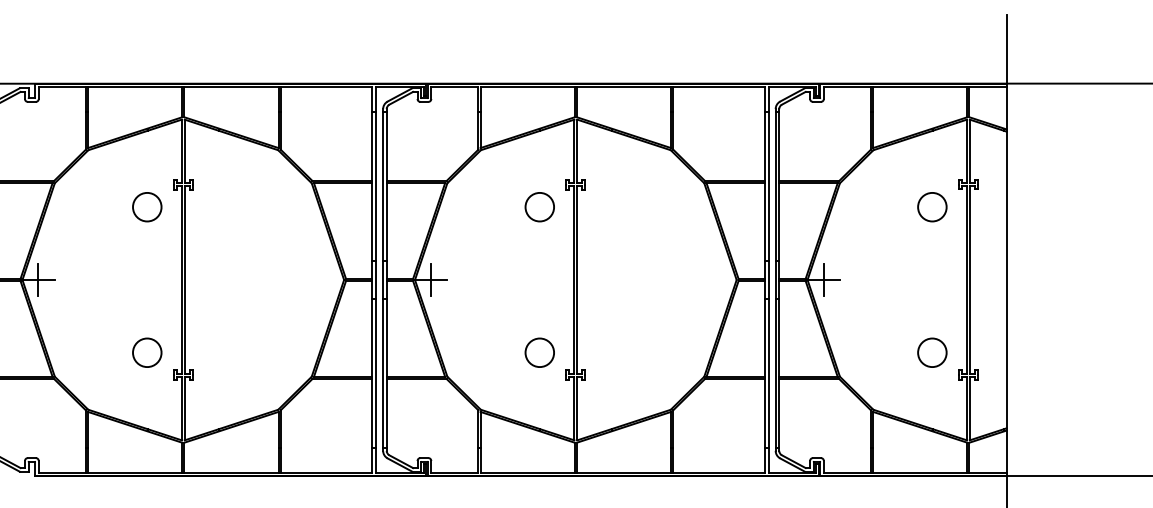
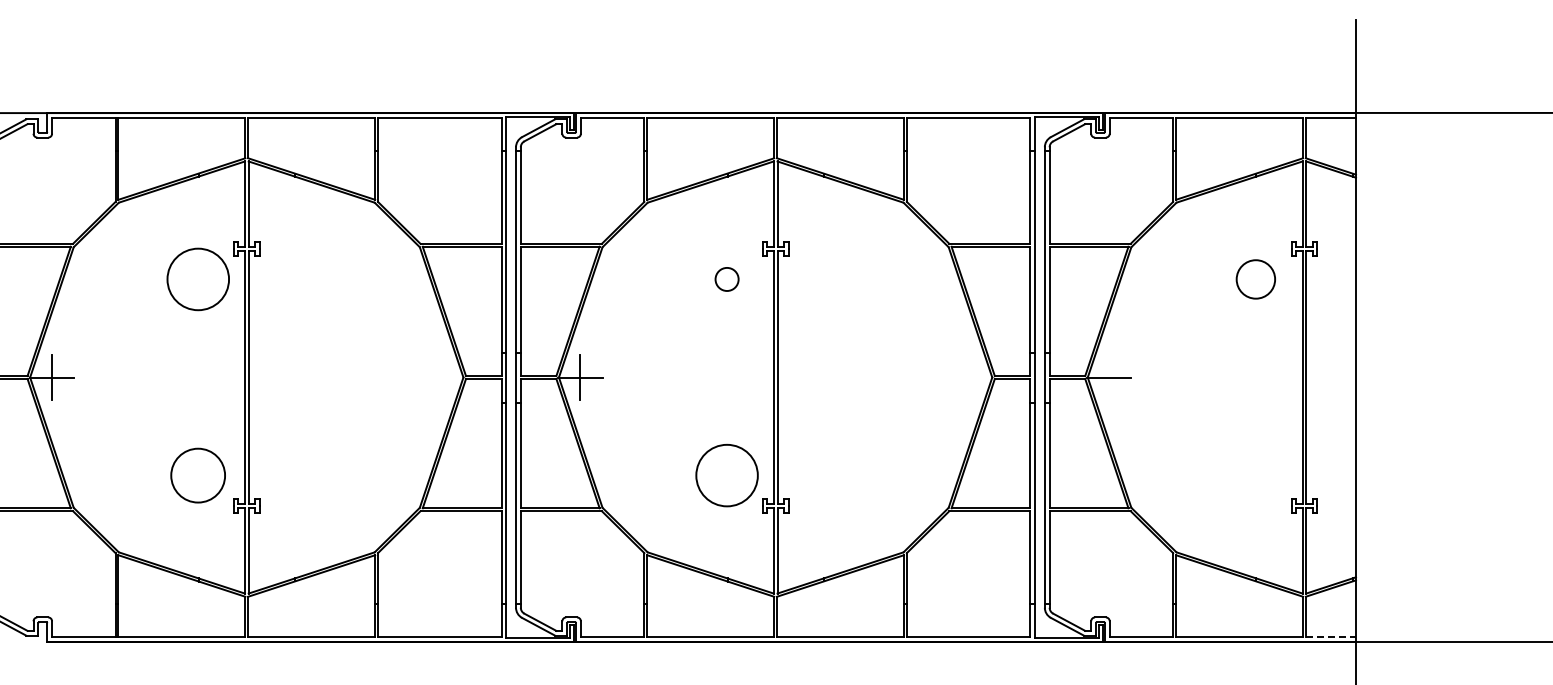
circle: (147, 207) -> (198, 279), size x1.6
circle: (539, 207) -> (726, 279), size x0.6
line: (823, 279) -> (1109, 377), removed
circle: (147, 352) -> (198, 475), size x1.4
circle: (539, 352) -> (726, 475), size x1.6
circle: (932, 352) -> (1255, 475), removed
line: (988, 472) -> (1331, 637), solid -> dashed

